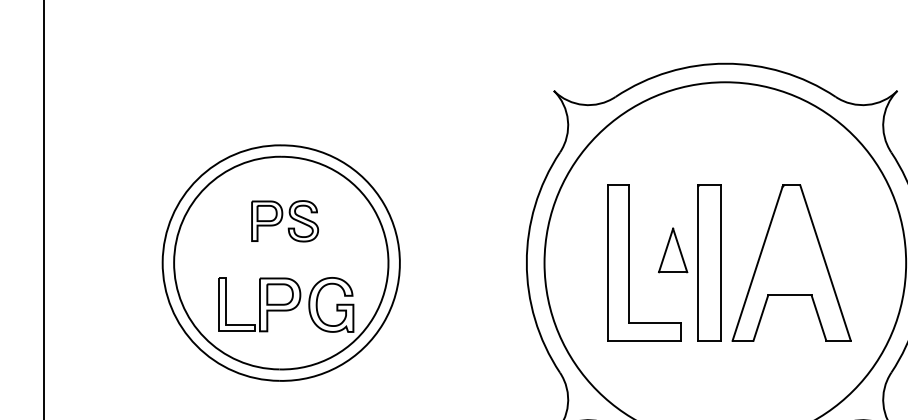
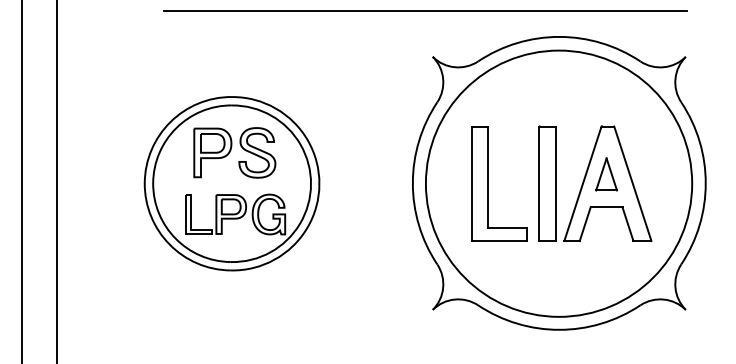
line: (543, 29) -> (425, 11), added
part: (284, 220) -> (234, 152), size x1.67
part: (672, 250) -> (606, 174), moved

